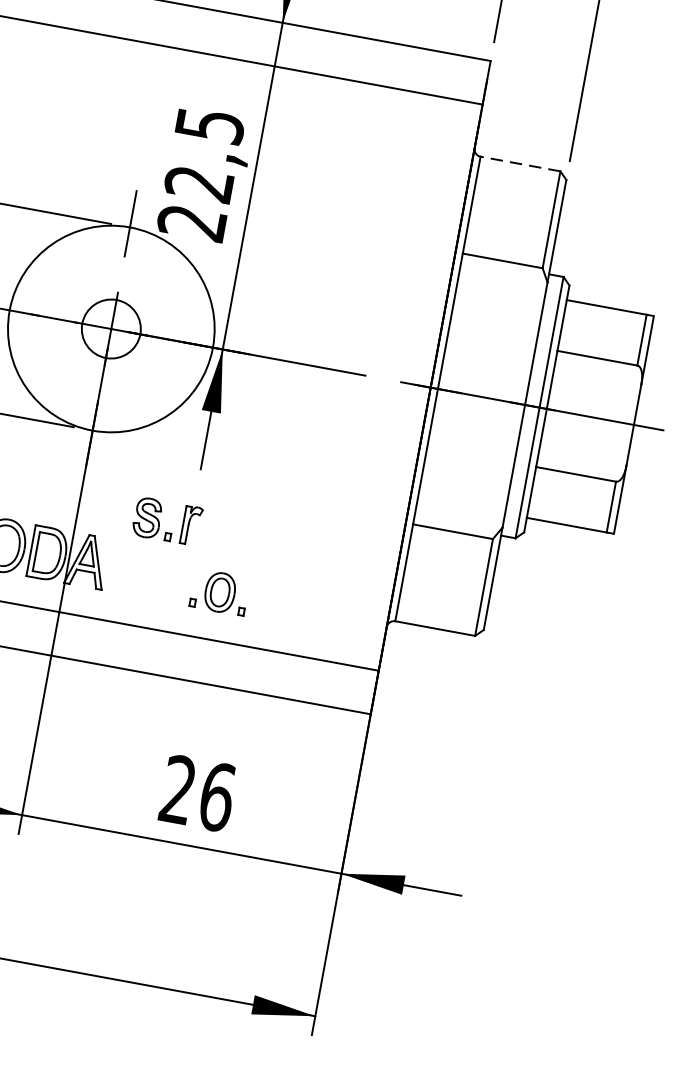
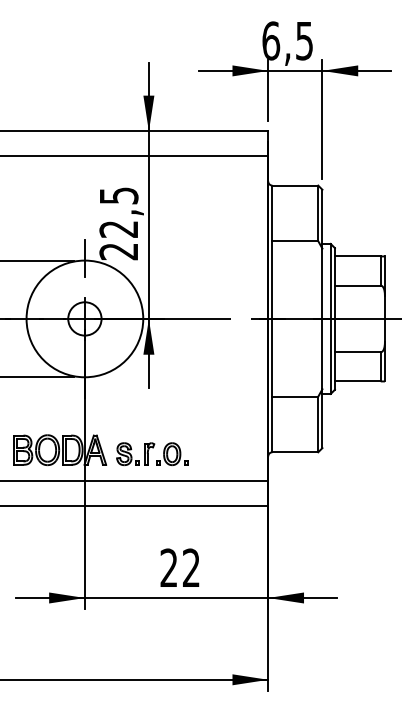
line: (520, 163) -> (295, 185), dashed -> solid
part: (167, 520) -> (135, 453), moved
text: (217, 796) -> (191, 567), 26 -> 22

